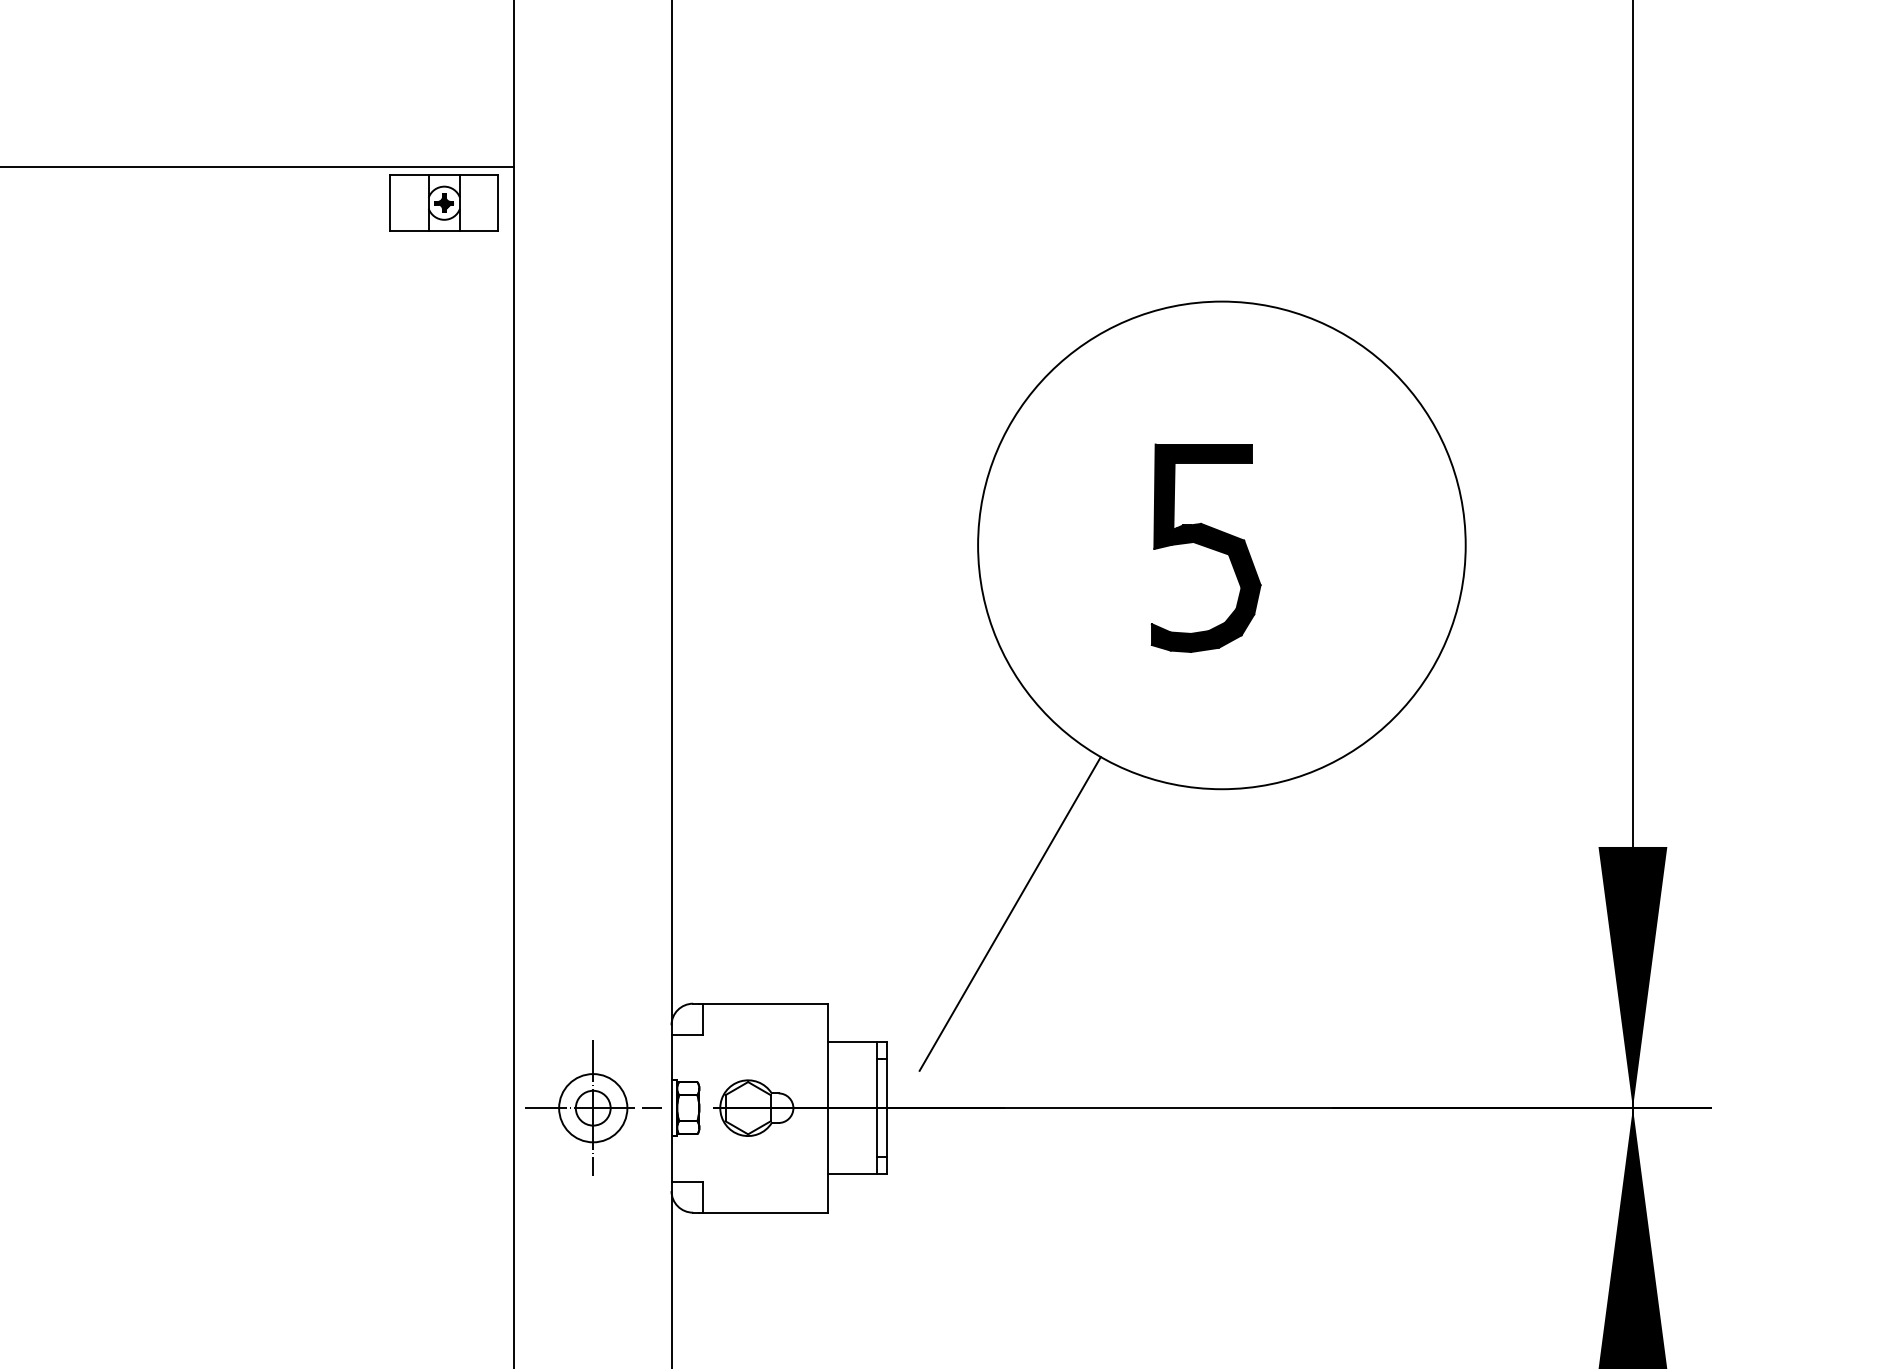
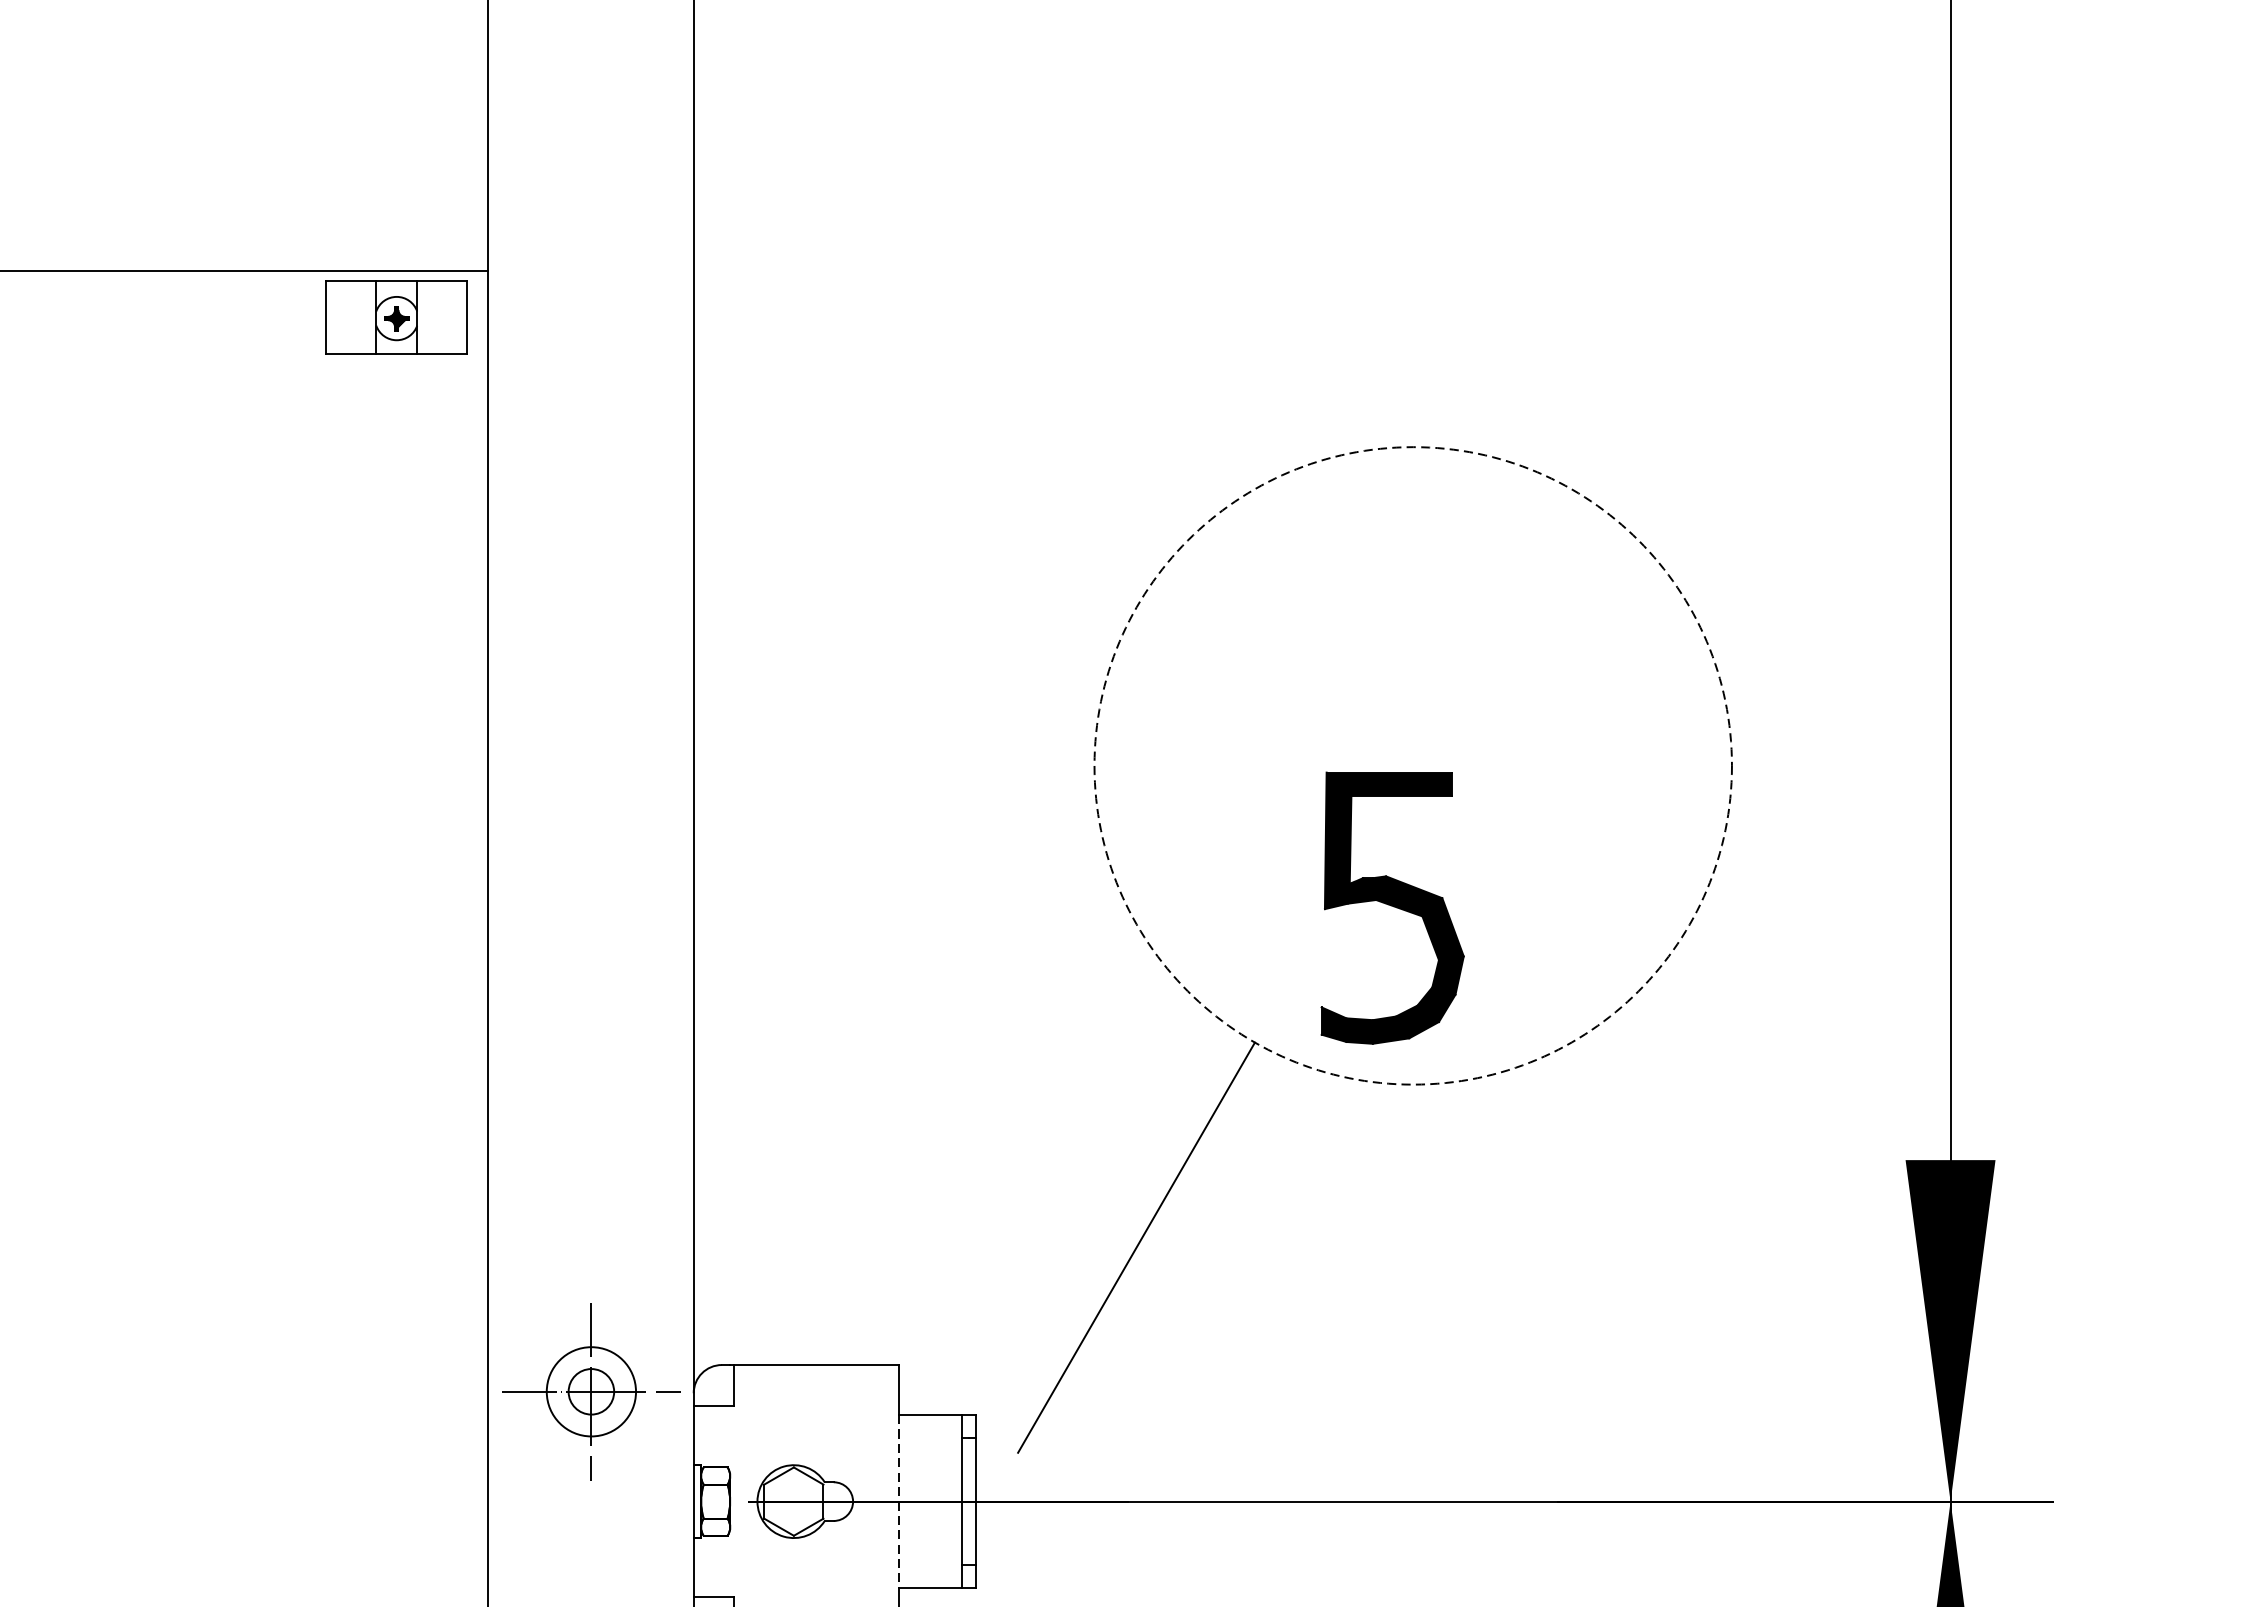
circle: (1221, 545) -> (1412, 766), solid -> dashed
part: (1205, 547) -> (1391, 907), moved
part: (593, 1107) -> (591, 1390), moved
line: (828, 1108) -> (898, 1502), solid -> dashed

